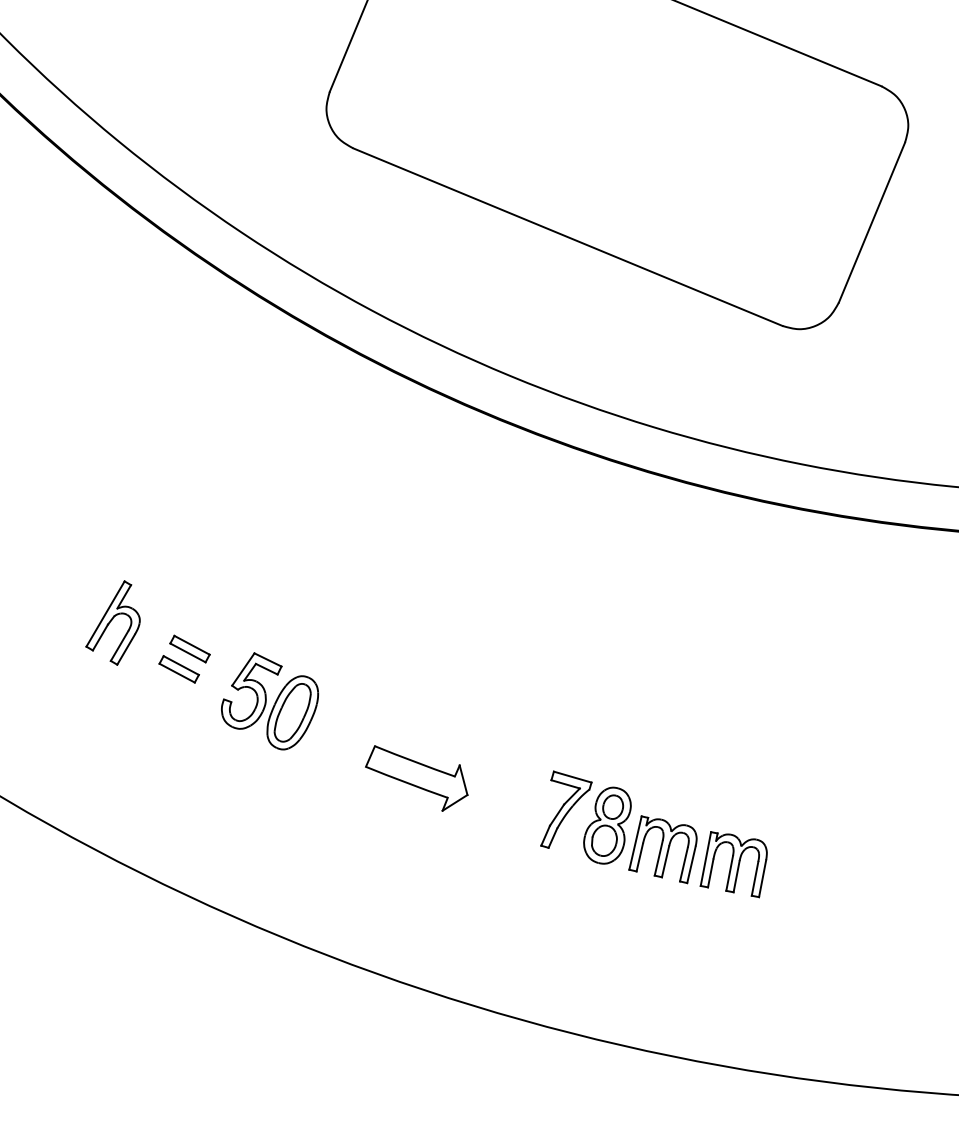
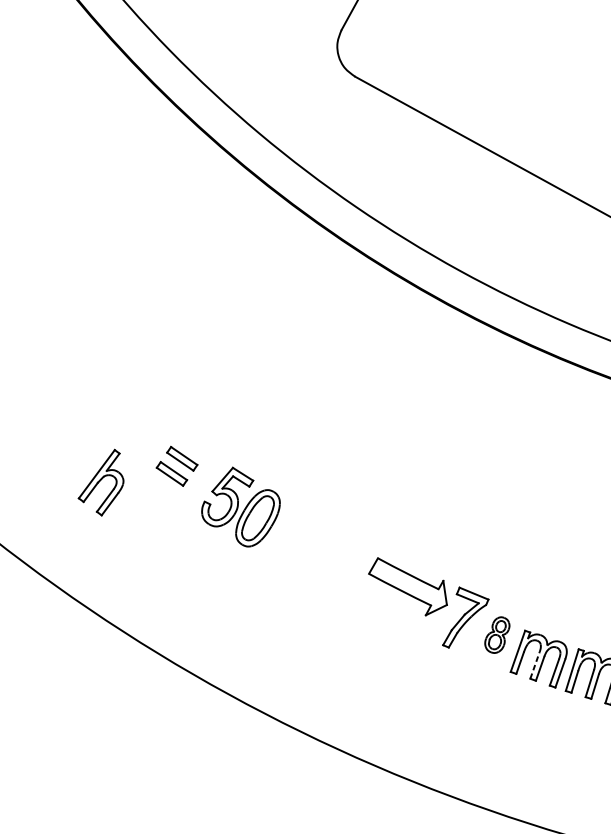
part: (112, 622) -> (101, 481), moved
part: (416, 778) -> (408, 587), moved
part: (607, 825) -> (497, 634), size x0.6
line: (658, 858) -> (534, 665), solid -> dashed

